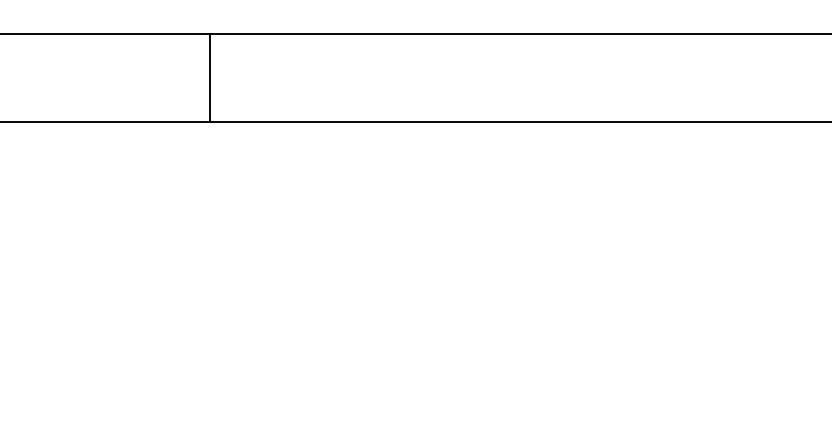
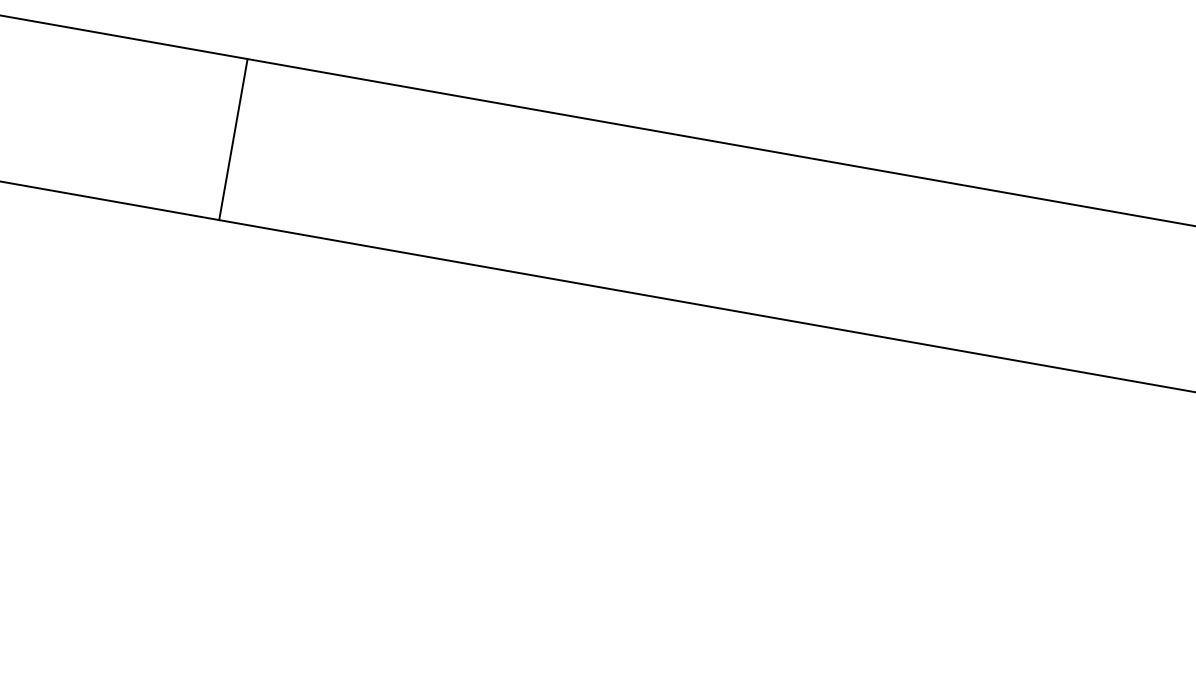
line: (209, 77) -> (232, 138), moved

